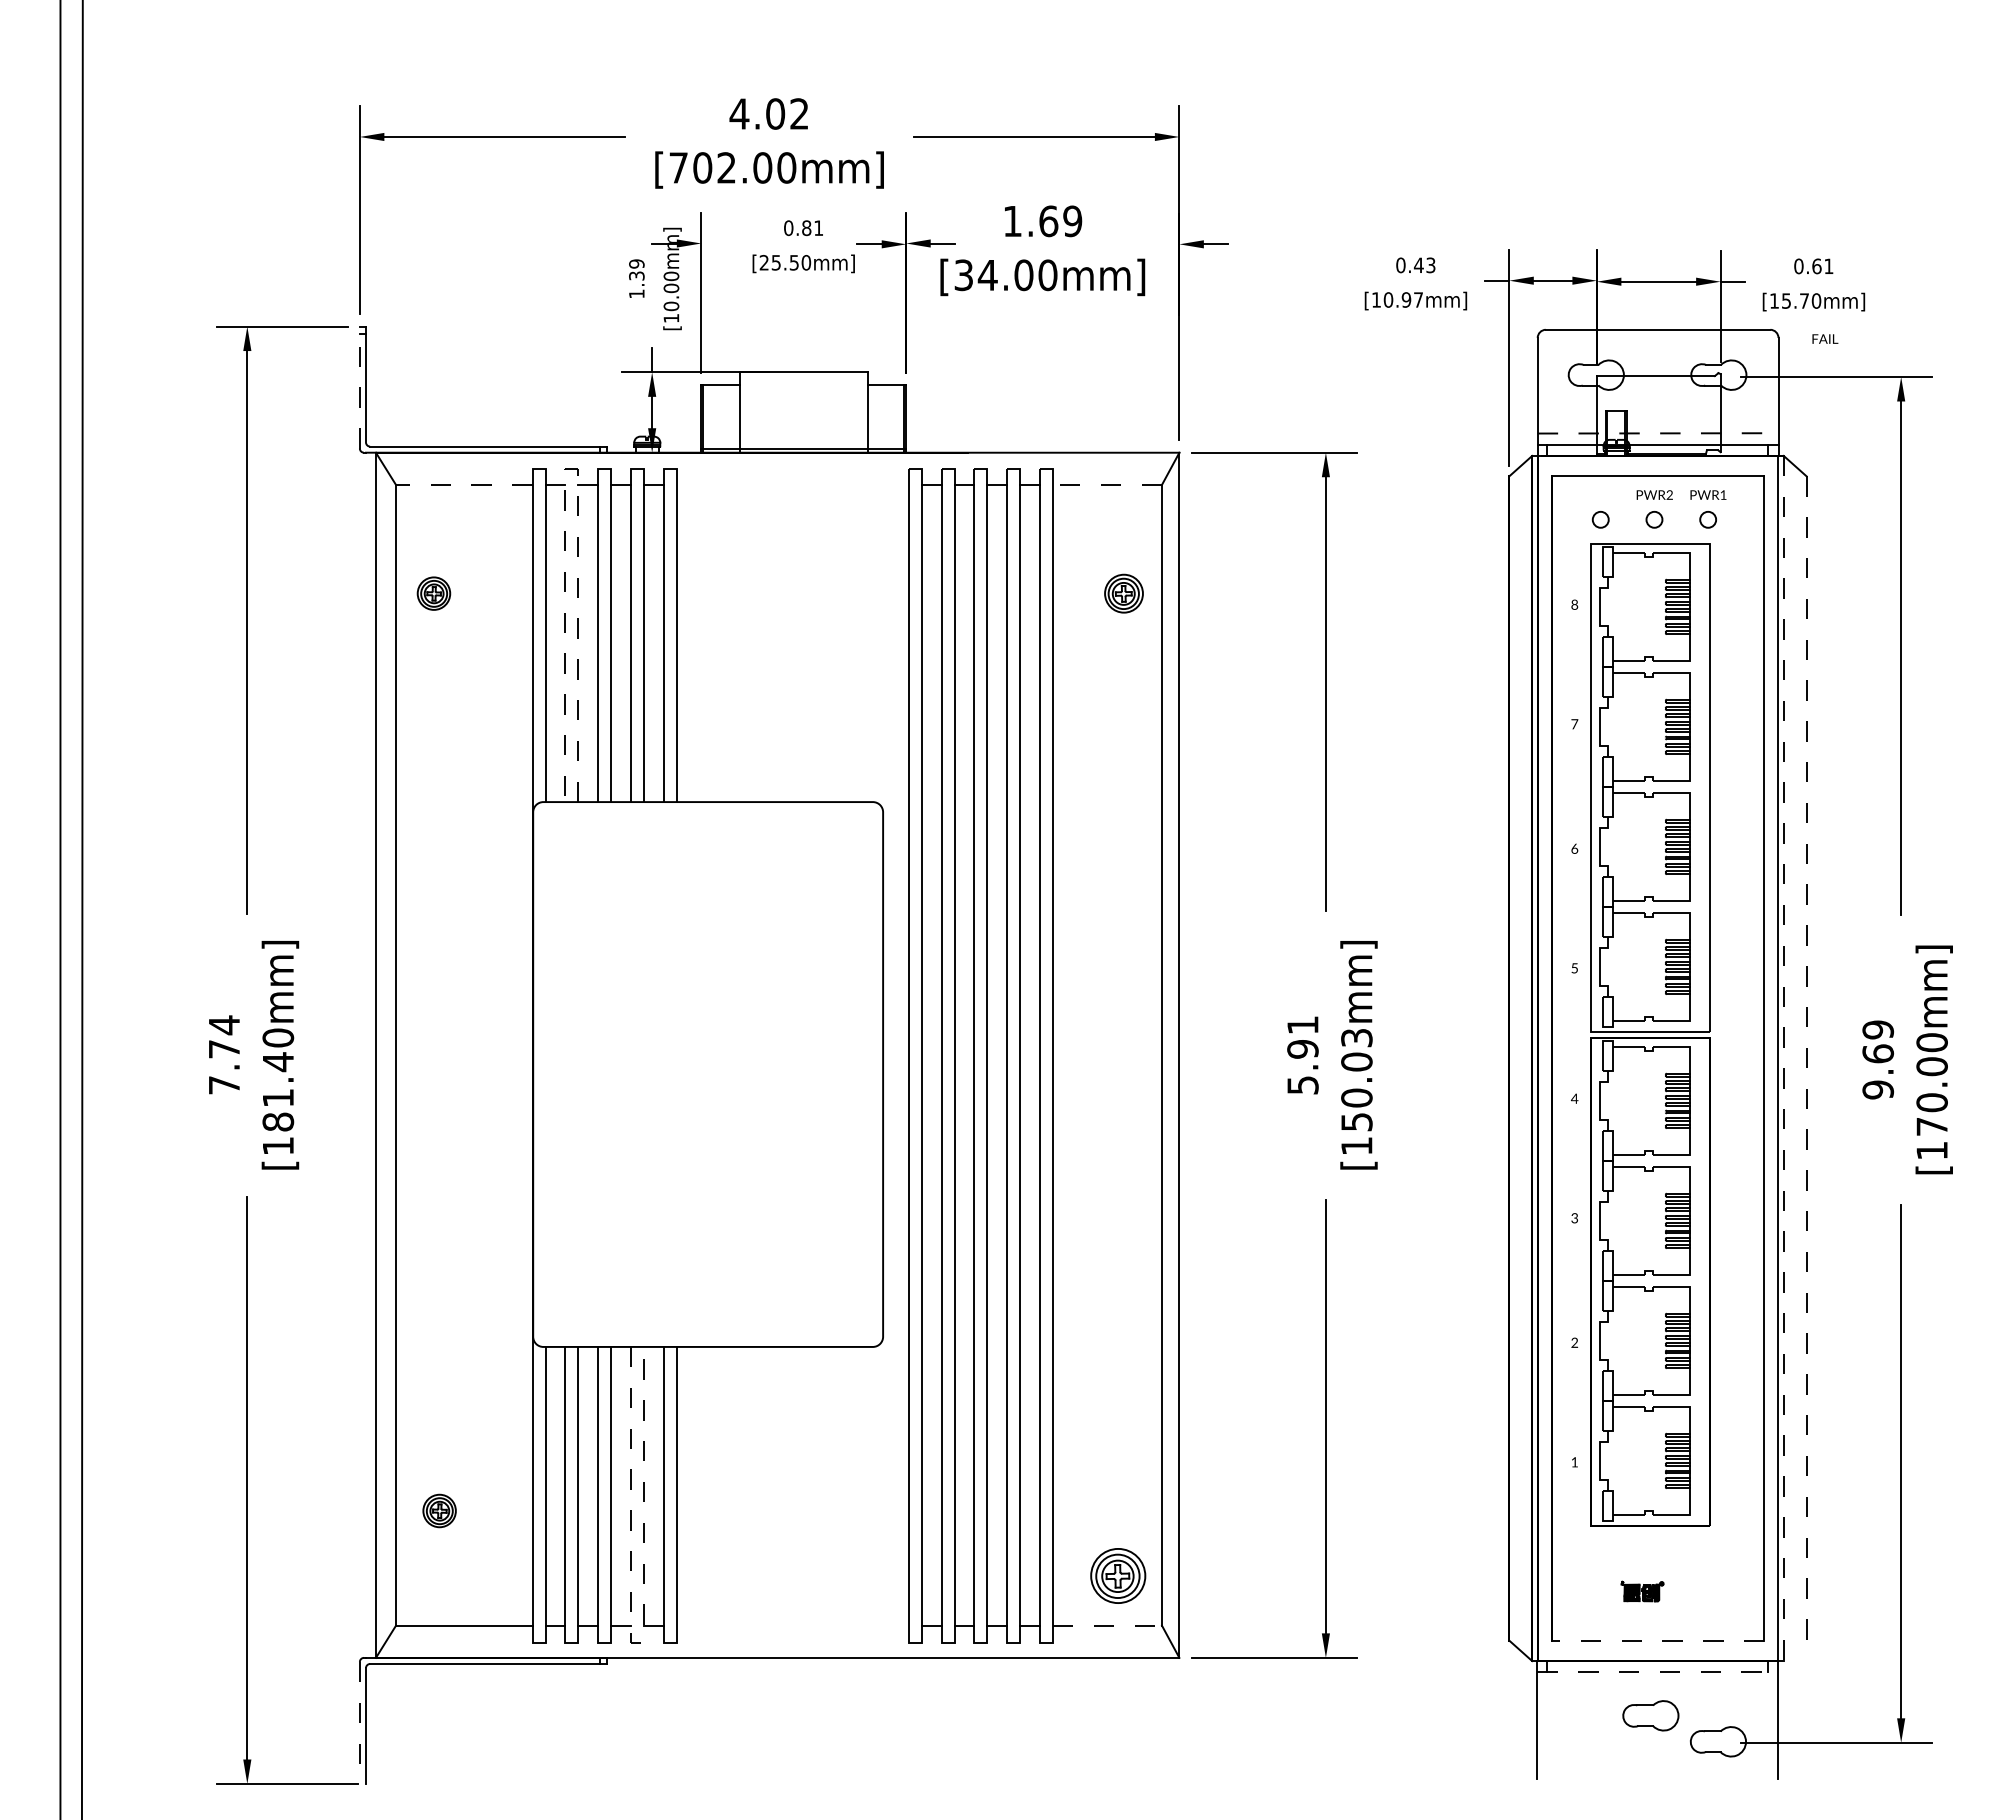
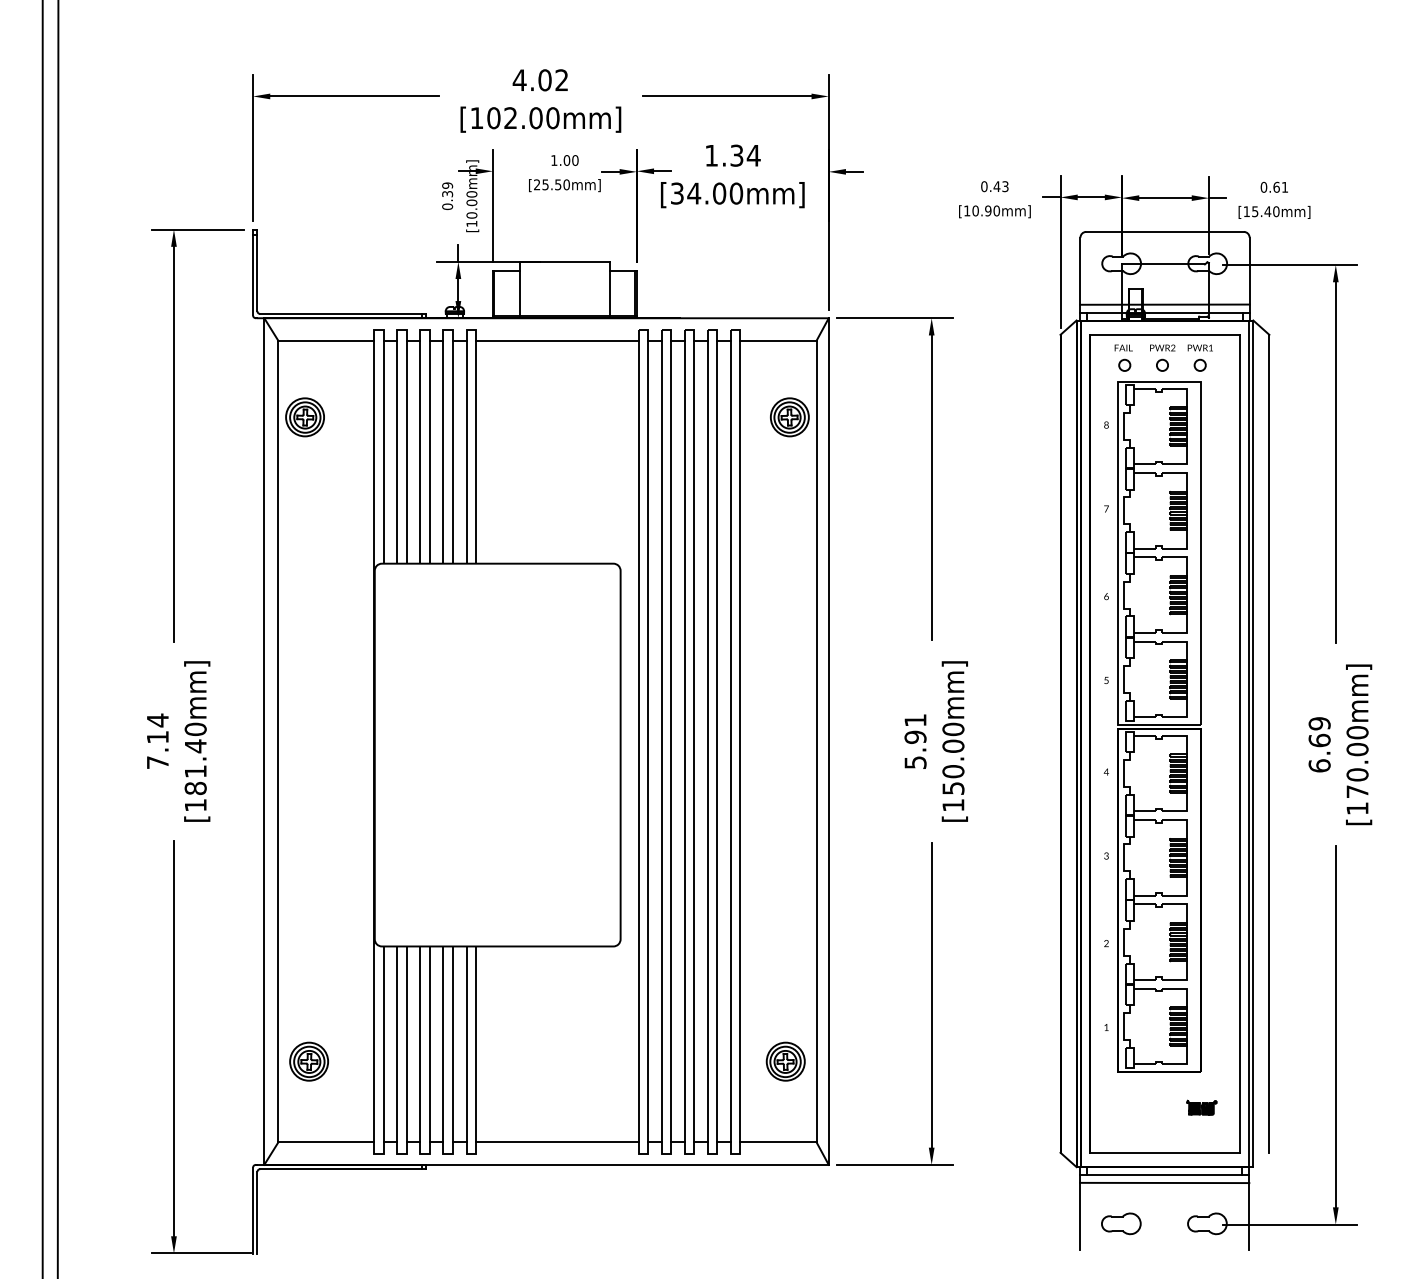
text: (678, 167) -> (476, 117), [702.00mm] -> [102.00mm]
text: (1060, 221) -> (745, 155), 1.69 -> 1.34
text: (803, 228) -> (564, 160), 0.81 -> 1.00
text: (636, 293) -> (447, 206), 1.39 -> 0.39
text: (1418, 299) -> (996, 210), [10.97mm] -> [10.90mm]
text: (1804, 300) -> (1267, 211), [15.70mm] -> [15.40mm]
text: (1825, 338) -> (1123, 347), moved
line: (359, 387) -> (252, 272), dashed -> solid
line: (1658, 433) -> (1165, 304), dashed -> solid
line: (571, 468) -> (401, 329), dashed -> solid
line: (463, 484) -> (325, 340), dashed -> solid
line: (792, 484) -> (556, 340), added
line: (1107, 484) -> (778, 340), dashed -> solid
part: (433, 593) -> (304, 417), size x1.67
part: (1123, 593) -> (789, 417), size x1.43
text: (1356, 1037) -> (953, 729), [150.03mm] -> [150.00mm]
text: (224, 1049) -> (157, 737), 7.74 -> 7.14
line: (1783, 1058) -> (1253, 743), dashed -> solid
line: (1806, 1059) -> (1269, 744), dashed -> solid
text: (1878, 1089) -> (1319, 765), 9.69 -> 6.69
part: (439, 1510) -> (308, 1061), size x1.67
part: (1118, 1575) -> (785, 1061), moved
part: (1642, 1591) -> (1201, 1107), moved
line: (792, 1625) -> (556, 1142), added
line: (1107, 1625) -> (778, 1142), dashed -> solid
line: (1657, 1640) -> (1164, 1152), dashed -> solid
line: (637, 1642) -> (448, 1154), dashed -> solid
line: (1658, 1671) -> (1165, 1174), dashed -> solid
line: (1657, 1683) -> (1164, 1182), added
part: (1650, 1715) -> (1121, 1223), moved
line: (359, 1723) -> (252, 1210), dashed -> solid

